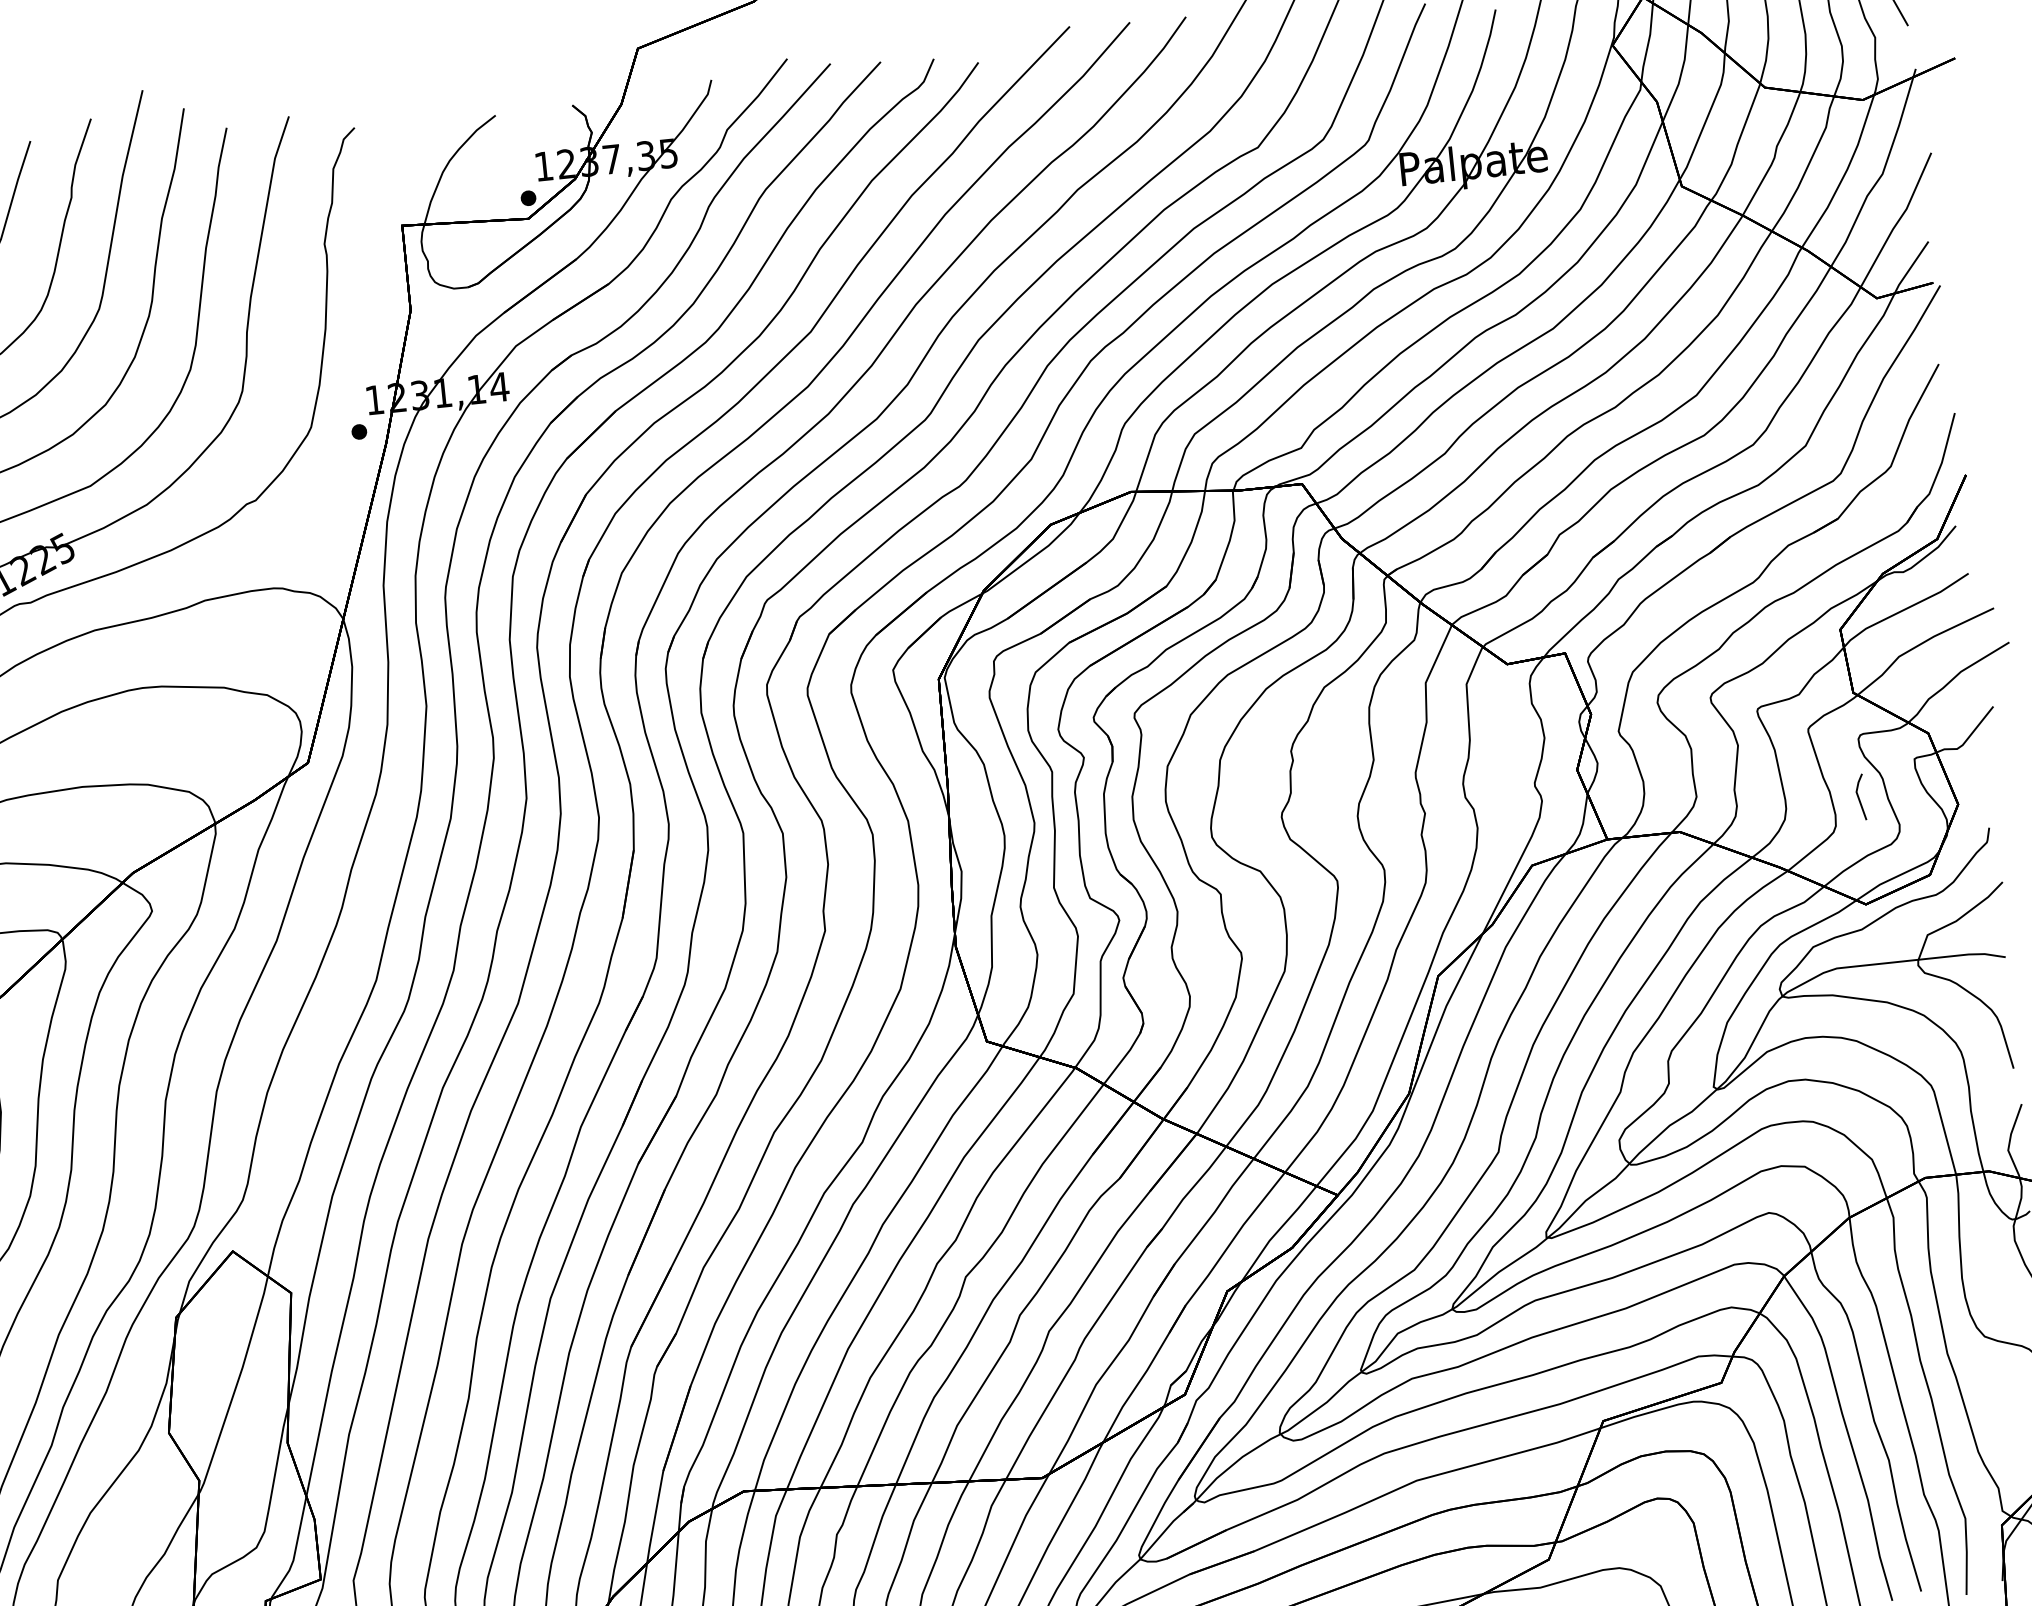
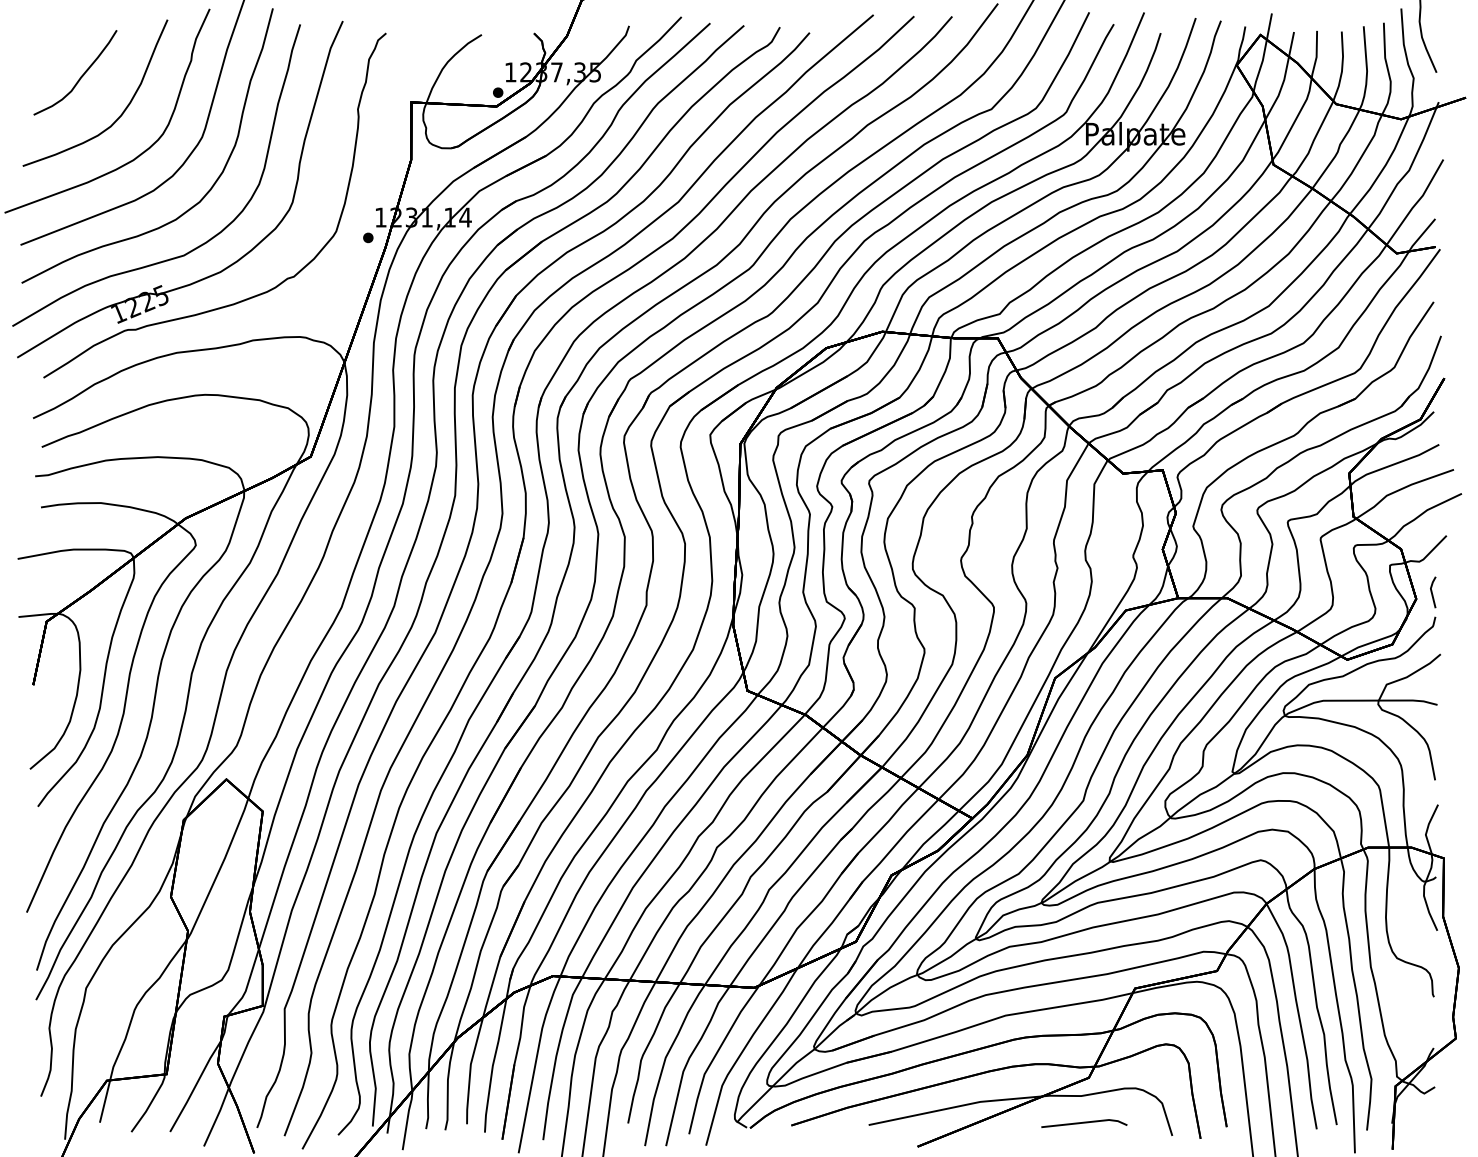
line: (1859, 797) -> (1432, 592), moved

